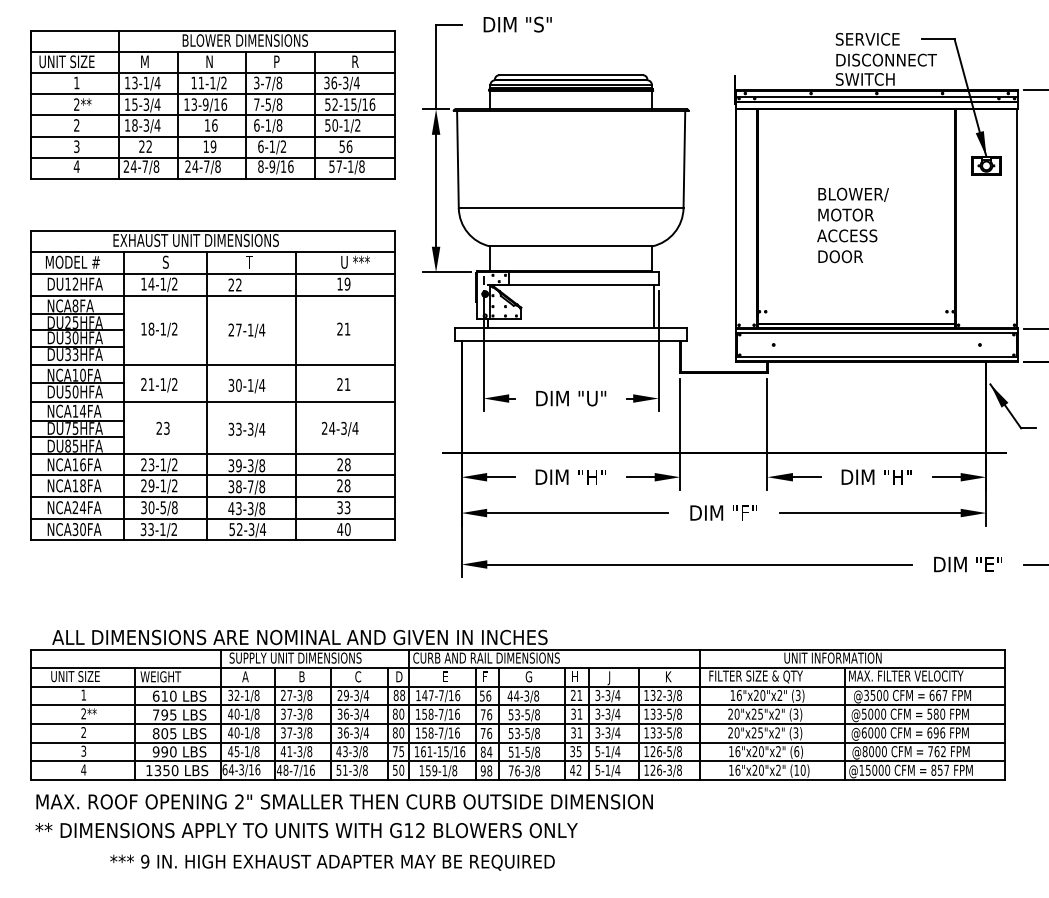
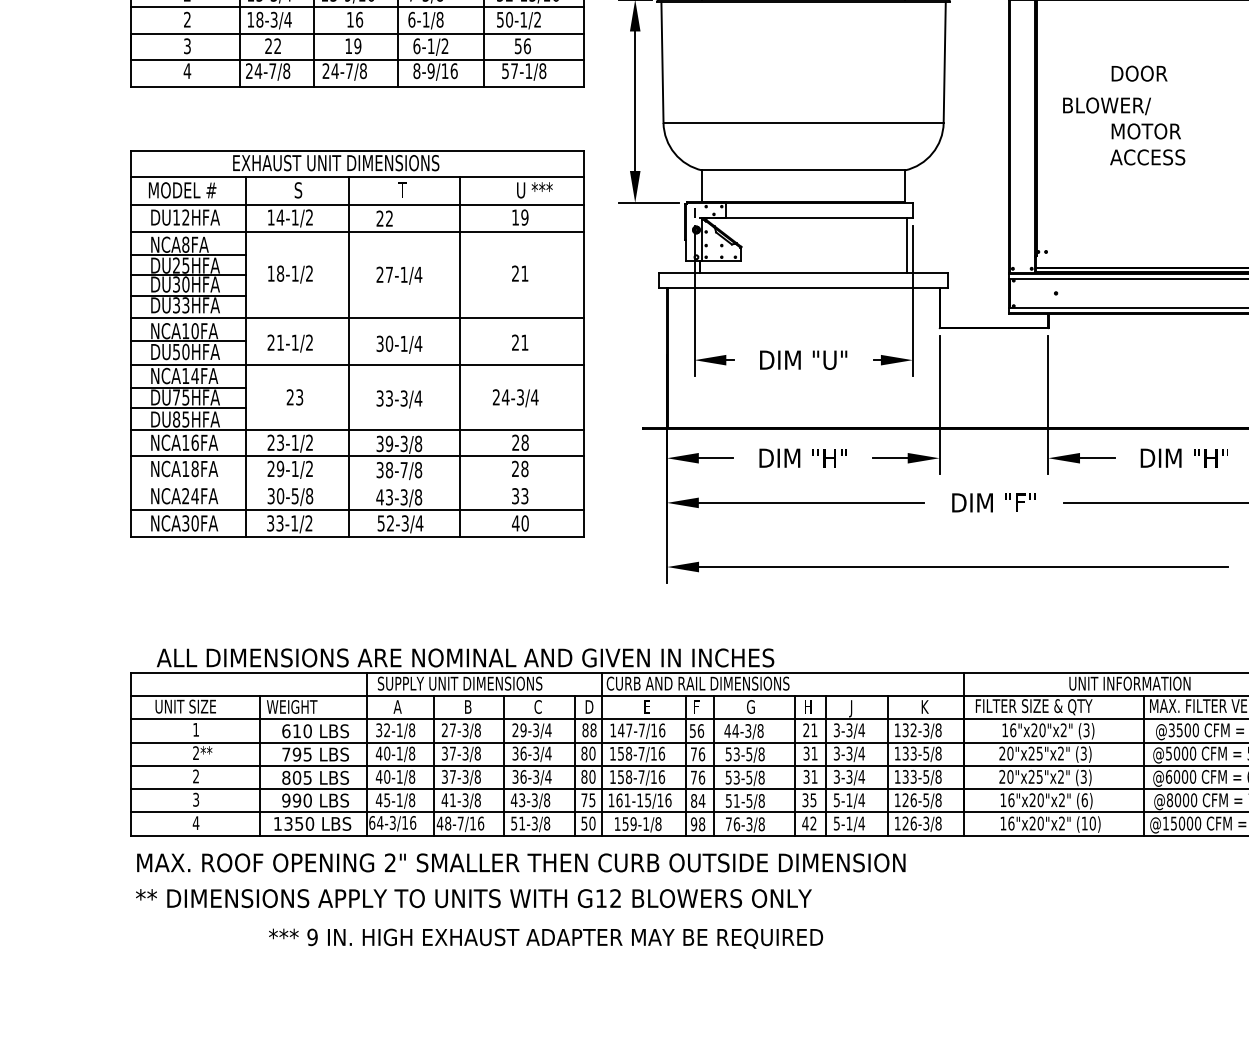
text: (853, 194) -> (1106, 105), moved
text: (840, 256) -> (1139, 73), moved
line: (212, 497) -> (356, 483), removed
text: (332, 862) -> (546, 938), moved

